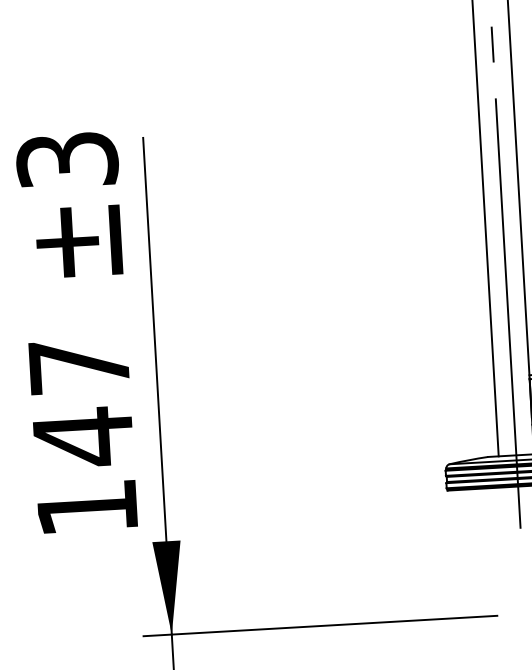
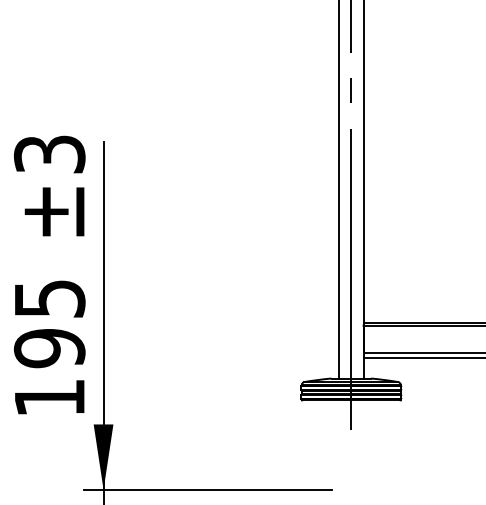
text: (81, 403) -> (49, 324), 147 -> 195

